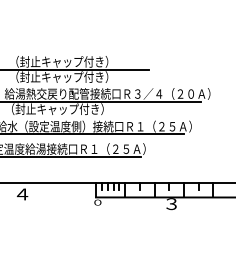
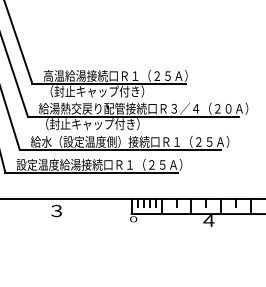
text: (80, 61) -> (115, 75), （封止キャップ付き） -> 高温給湯接続口Ｒ１（２５Ａ）
text: (22, 193) -> (56, 210), ４ -> ３
text: (171, 203) -> (208, 220), ３ -> ４

